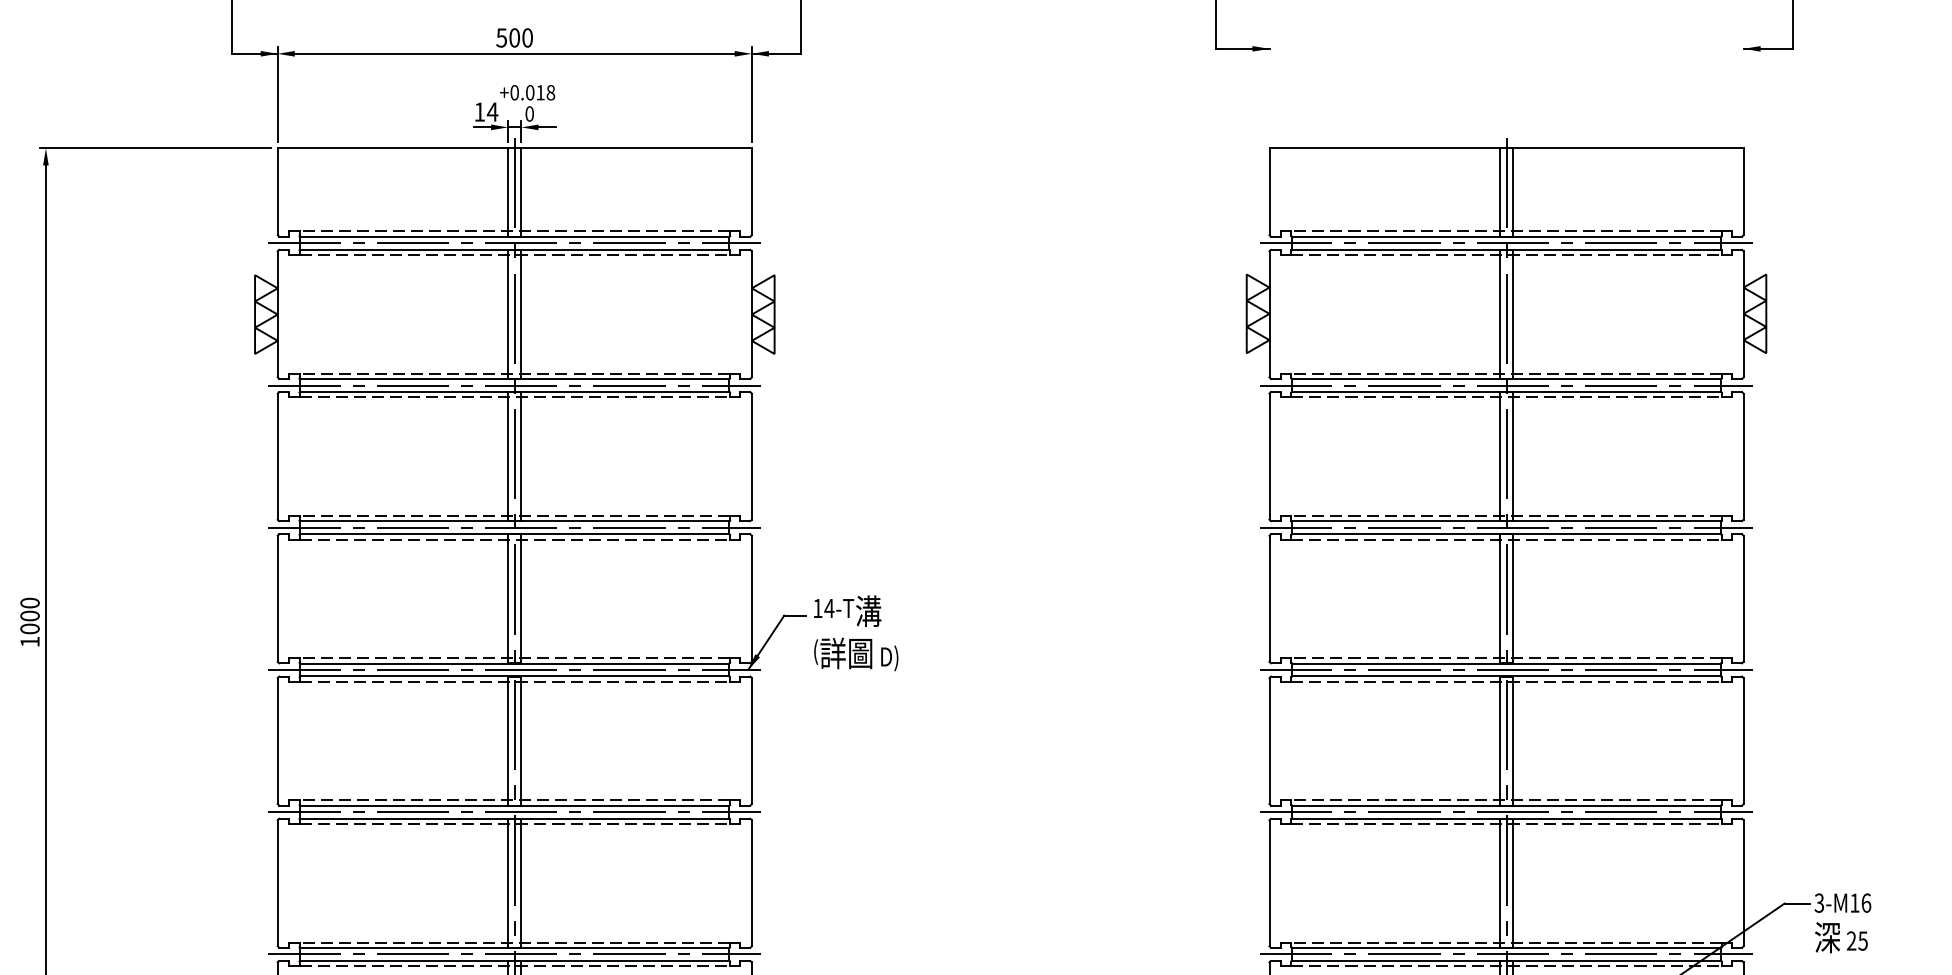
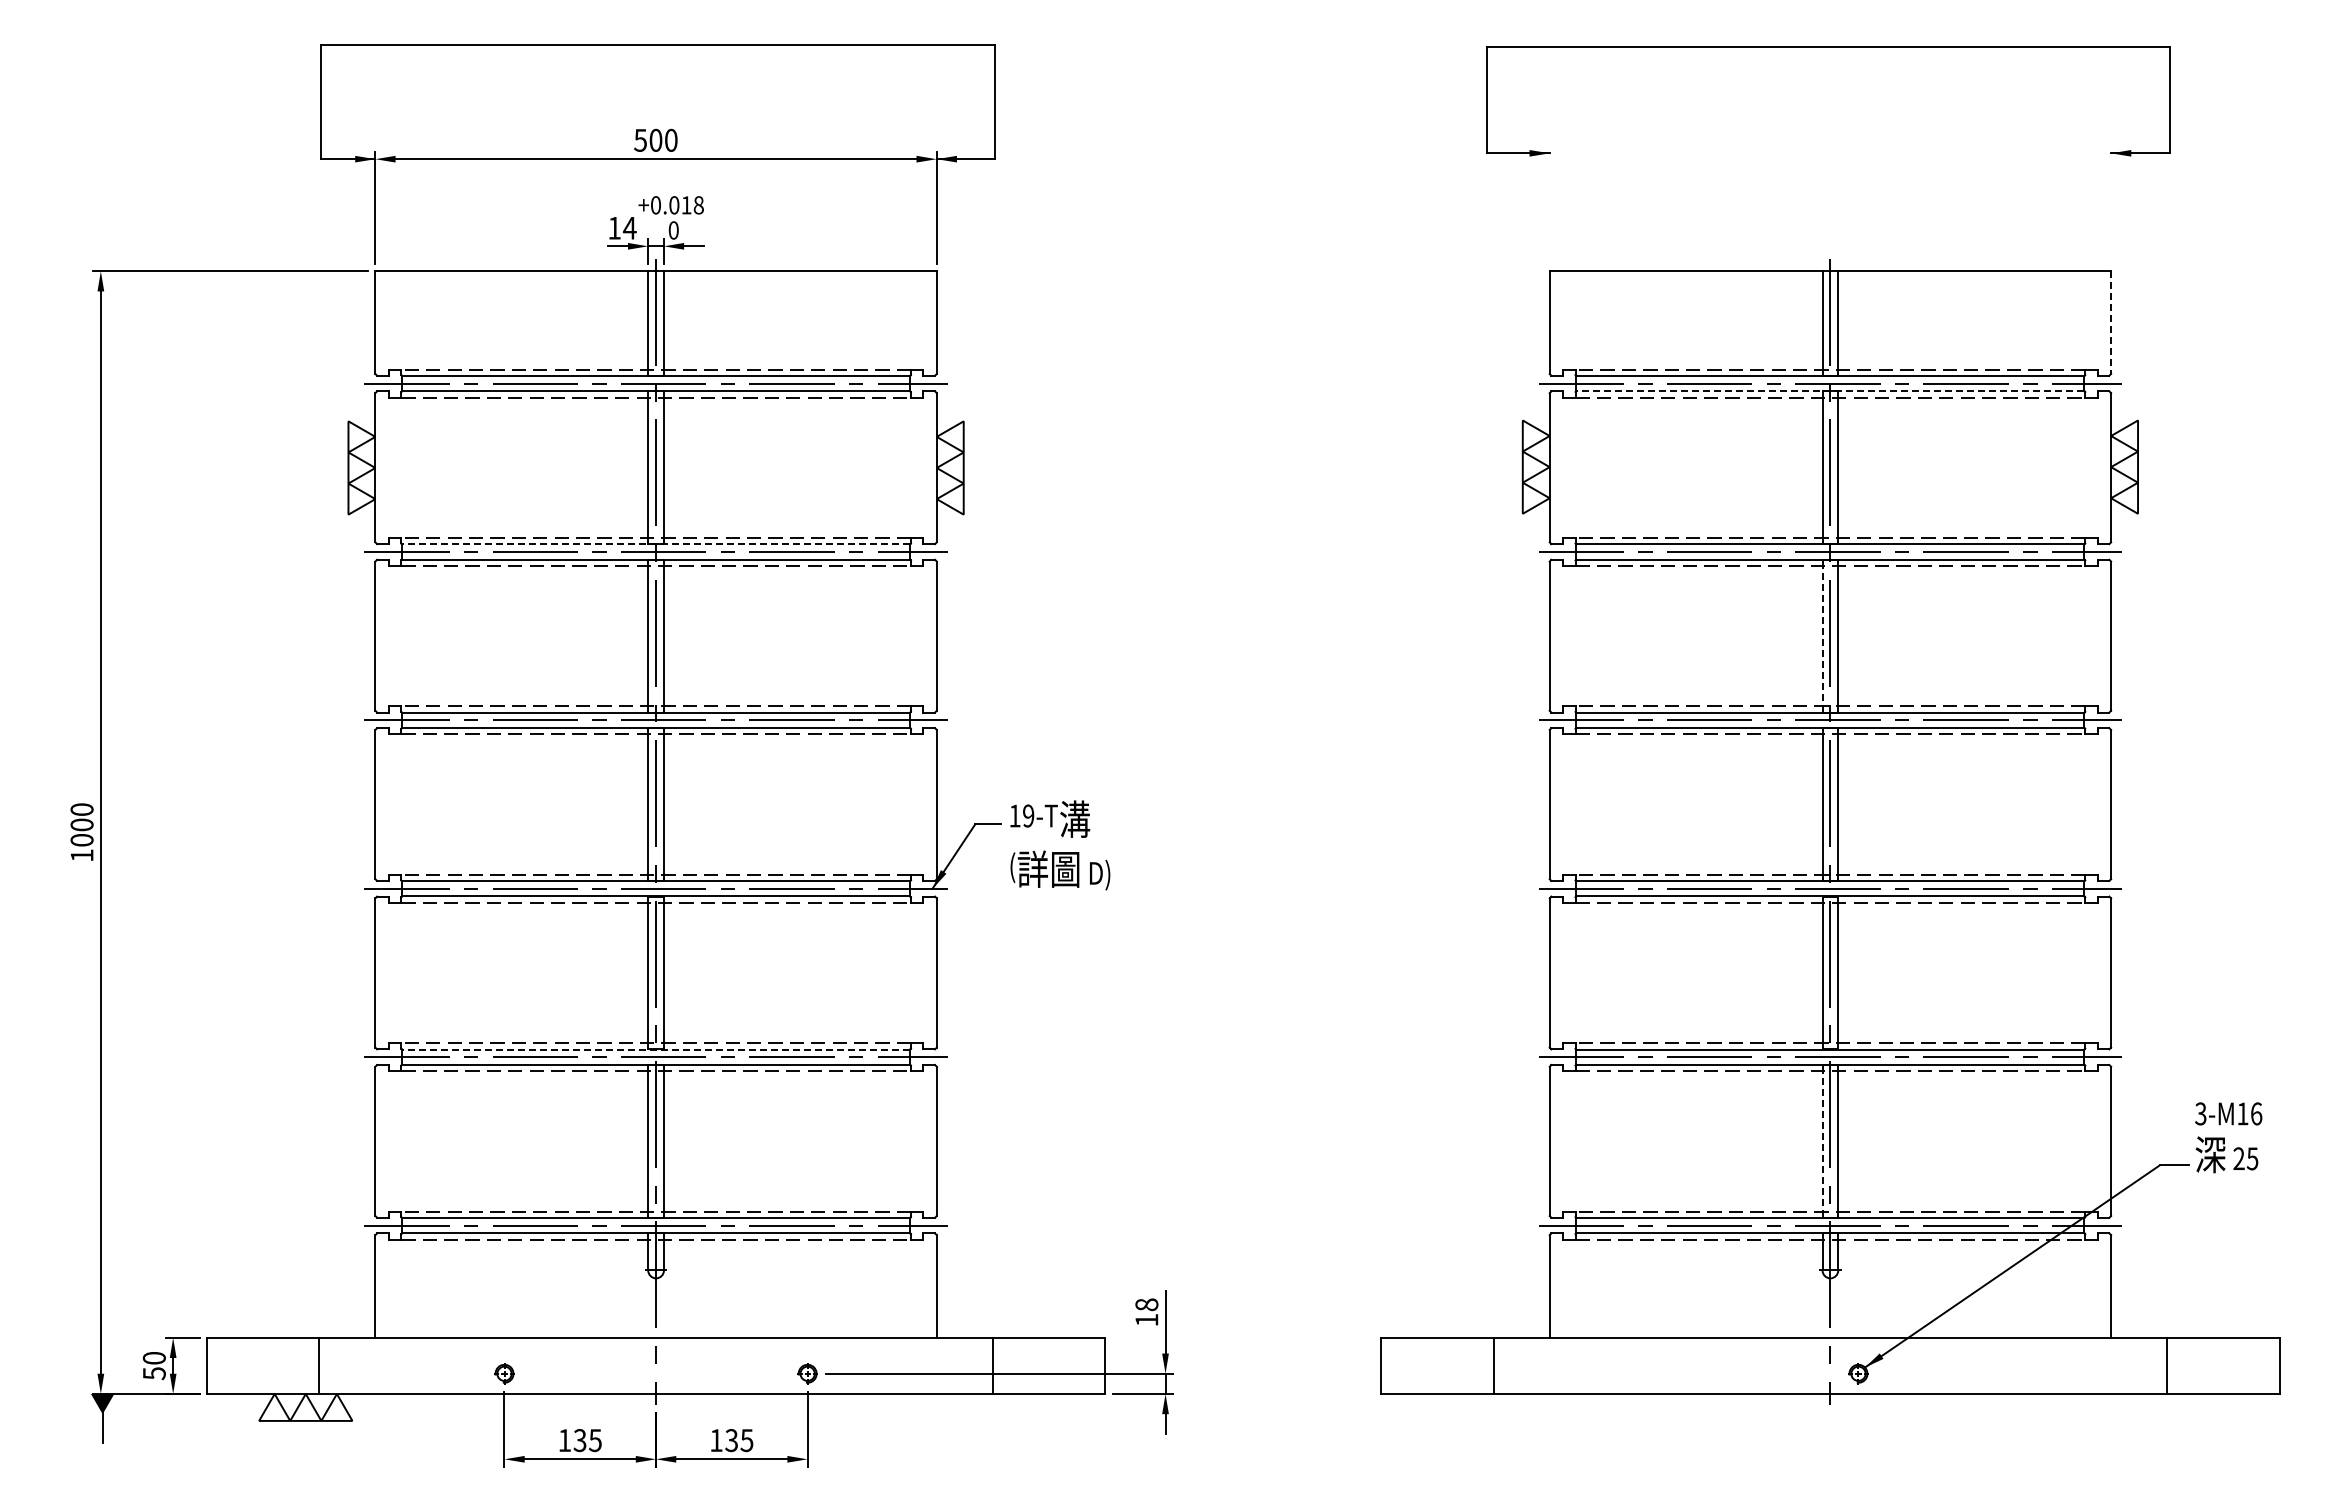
line: (1743, 192) -> (2111, 323), solid -> dashed
line: (1506, 249) -> (1830, 391), solid -> dashed
line: (515, 379) -> (656, 544), solid -> dashed
line: (1499, 456) -> (1822, 636), solid -> dashed
text: (829, 608) -> (1028, 815), 14-T -> 19-T
line: (515, 805) -> (656, 1049), solid -> dashed
line: (1499, 883) -> (1822, 1141), solid -> dashed
text: (1842, 923) -> (2228, 1137), moved

